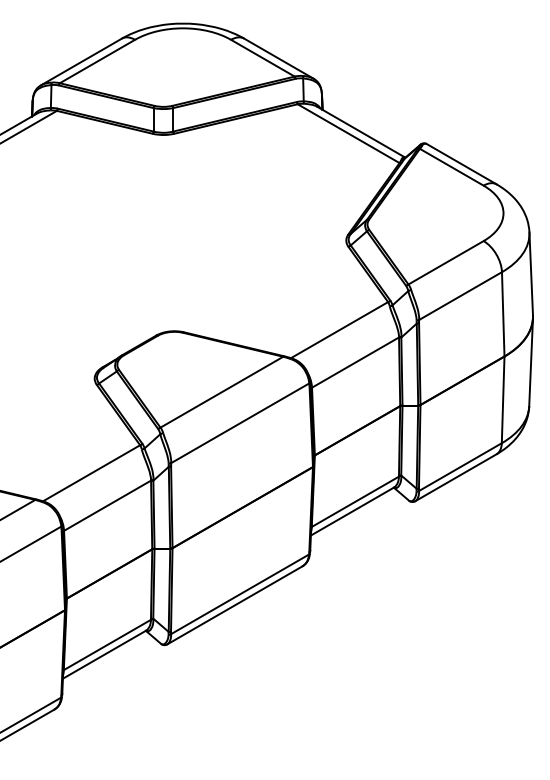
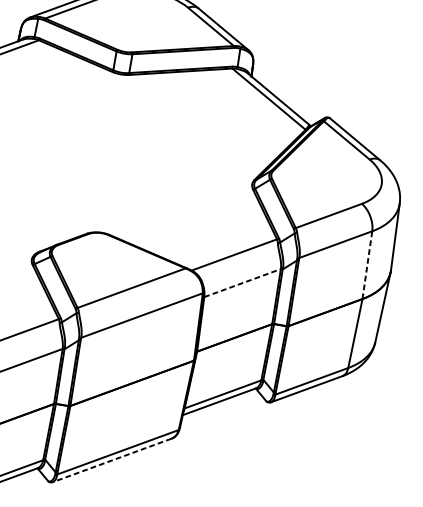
line: (503, 313) -> (367, 264), solid -> dashed
line: (355, 362) -> (242, 283), solid -> dashed
line: (234, 605) -> (111, 460), solid -> dashed

